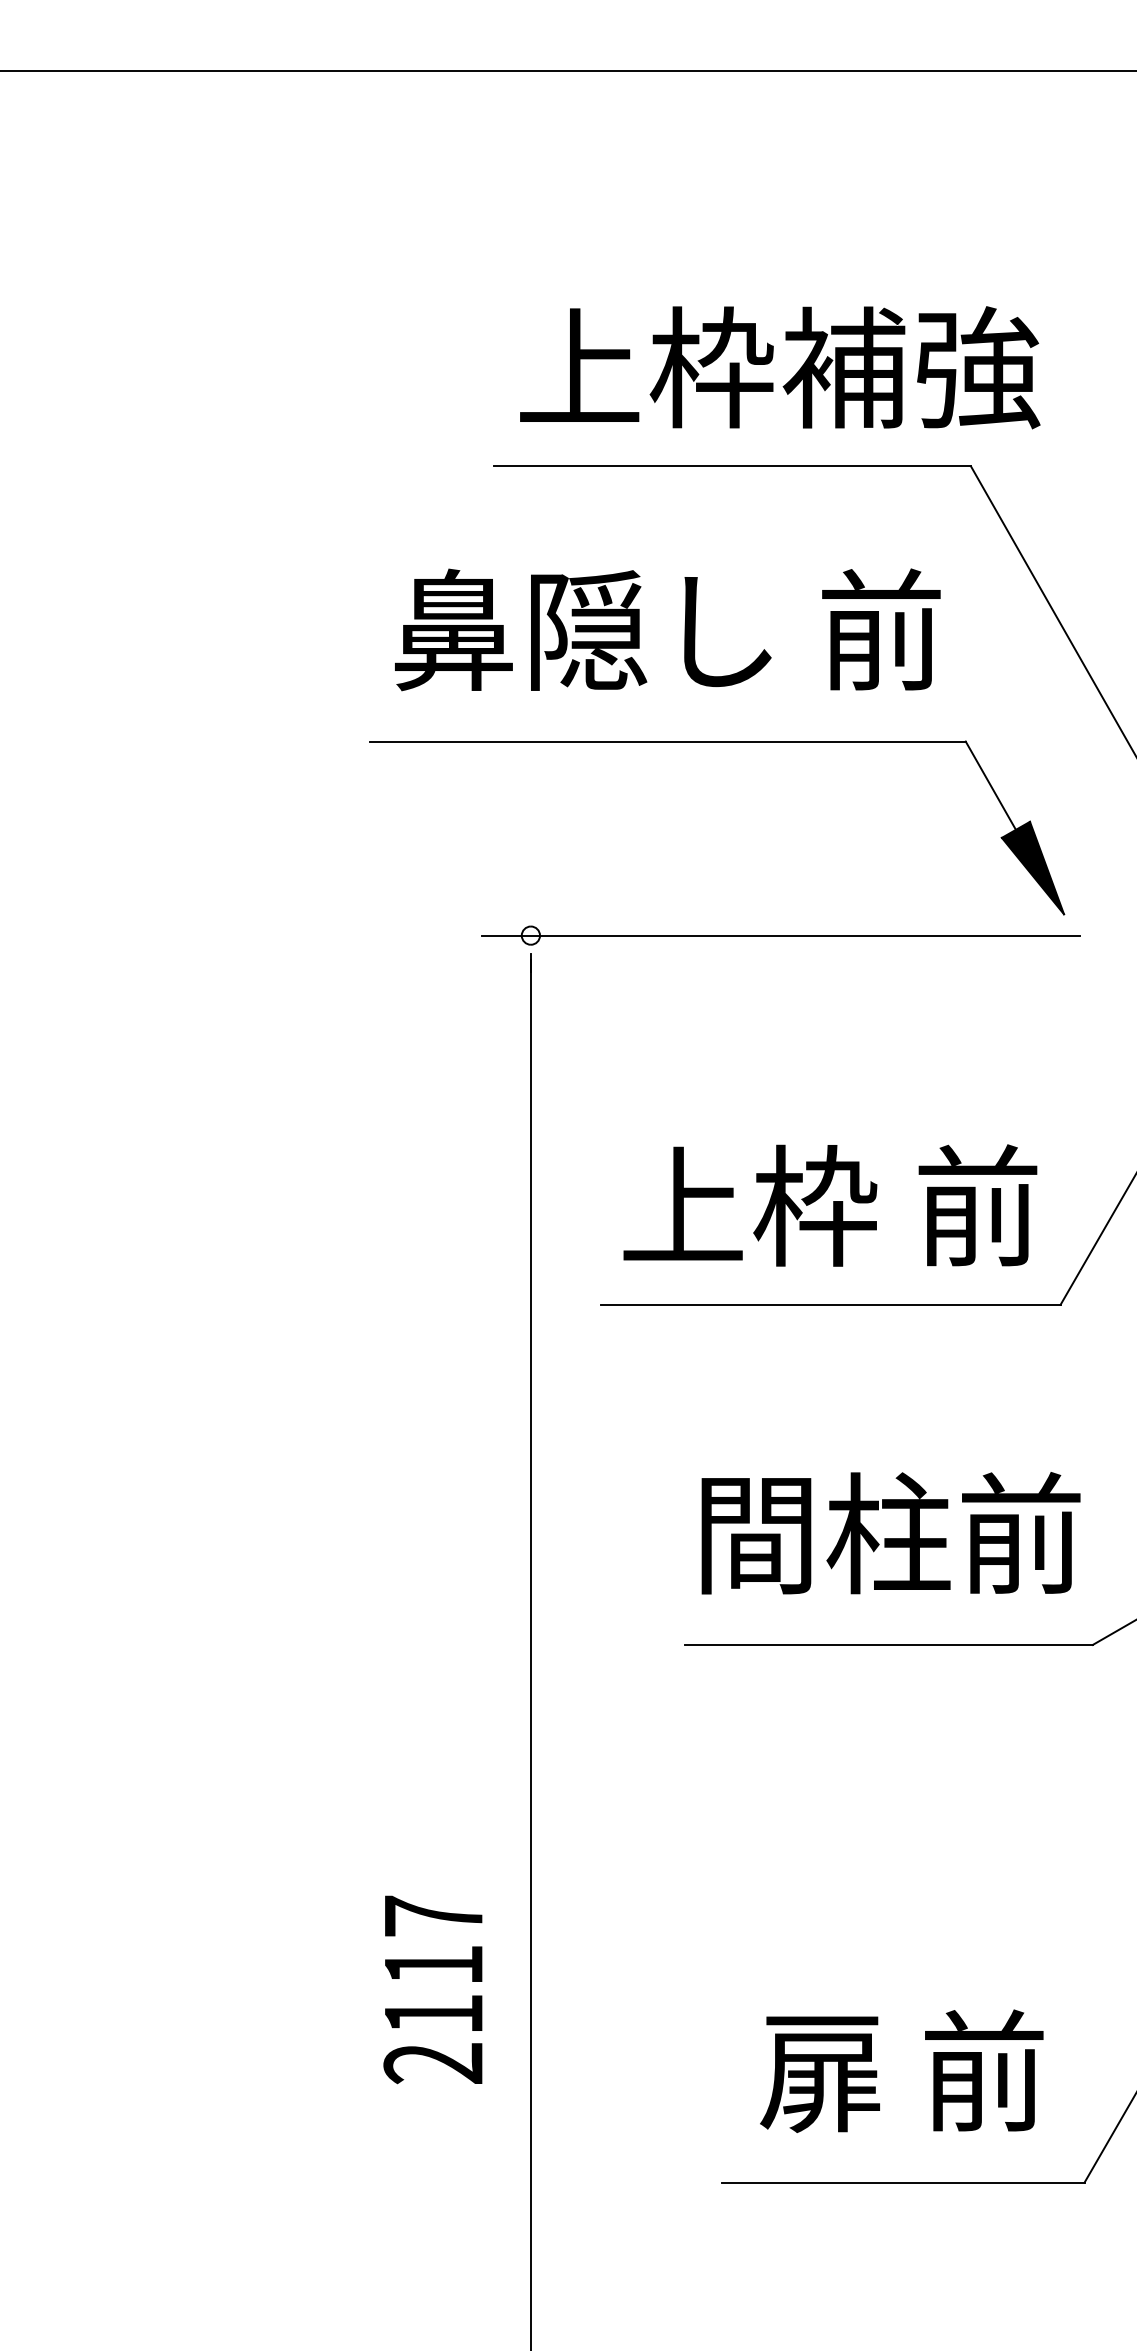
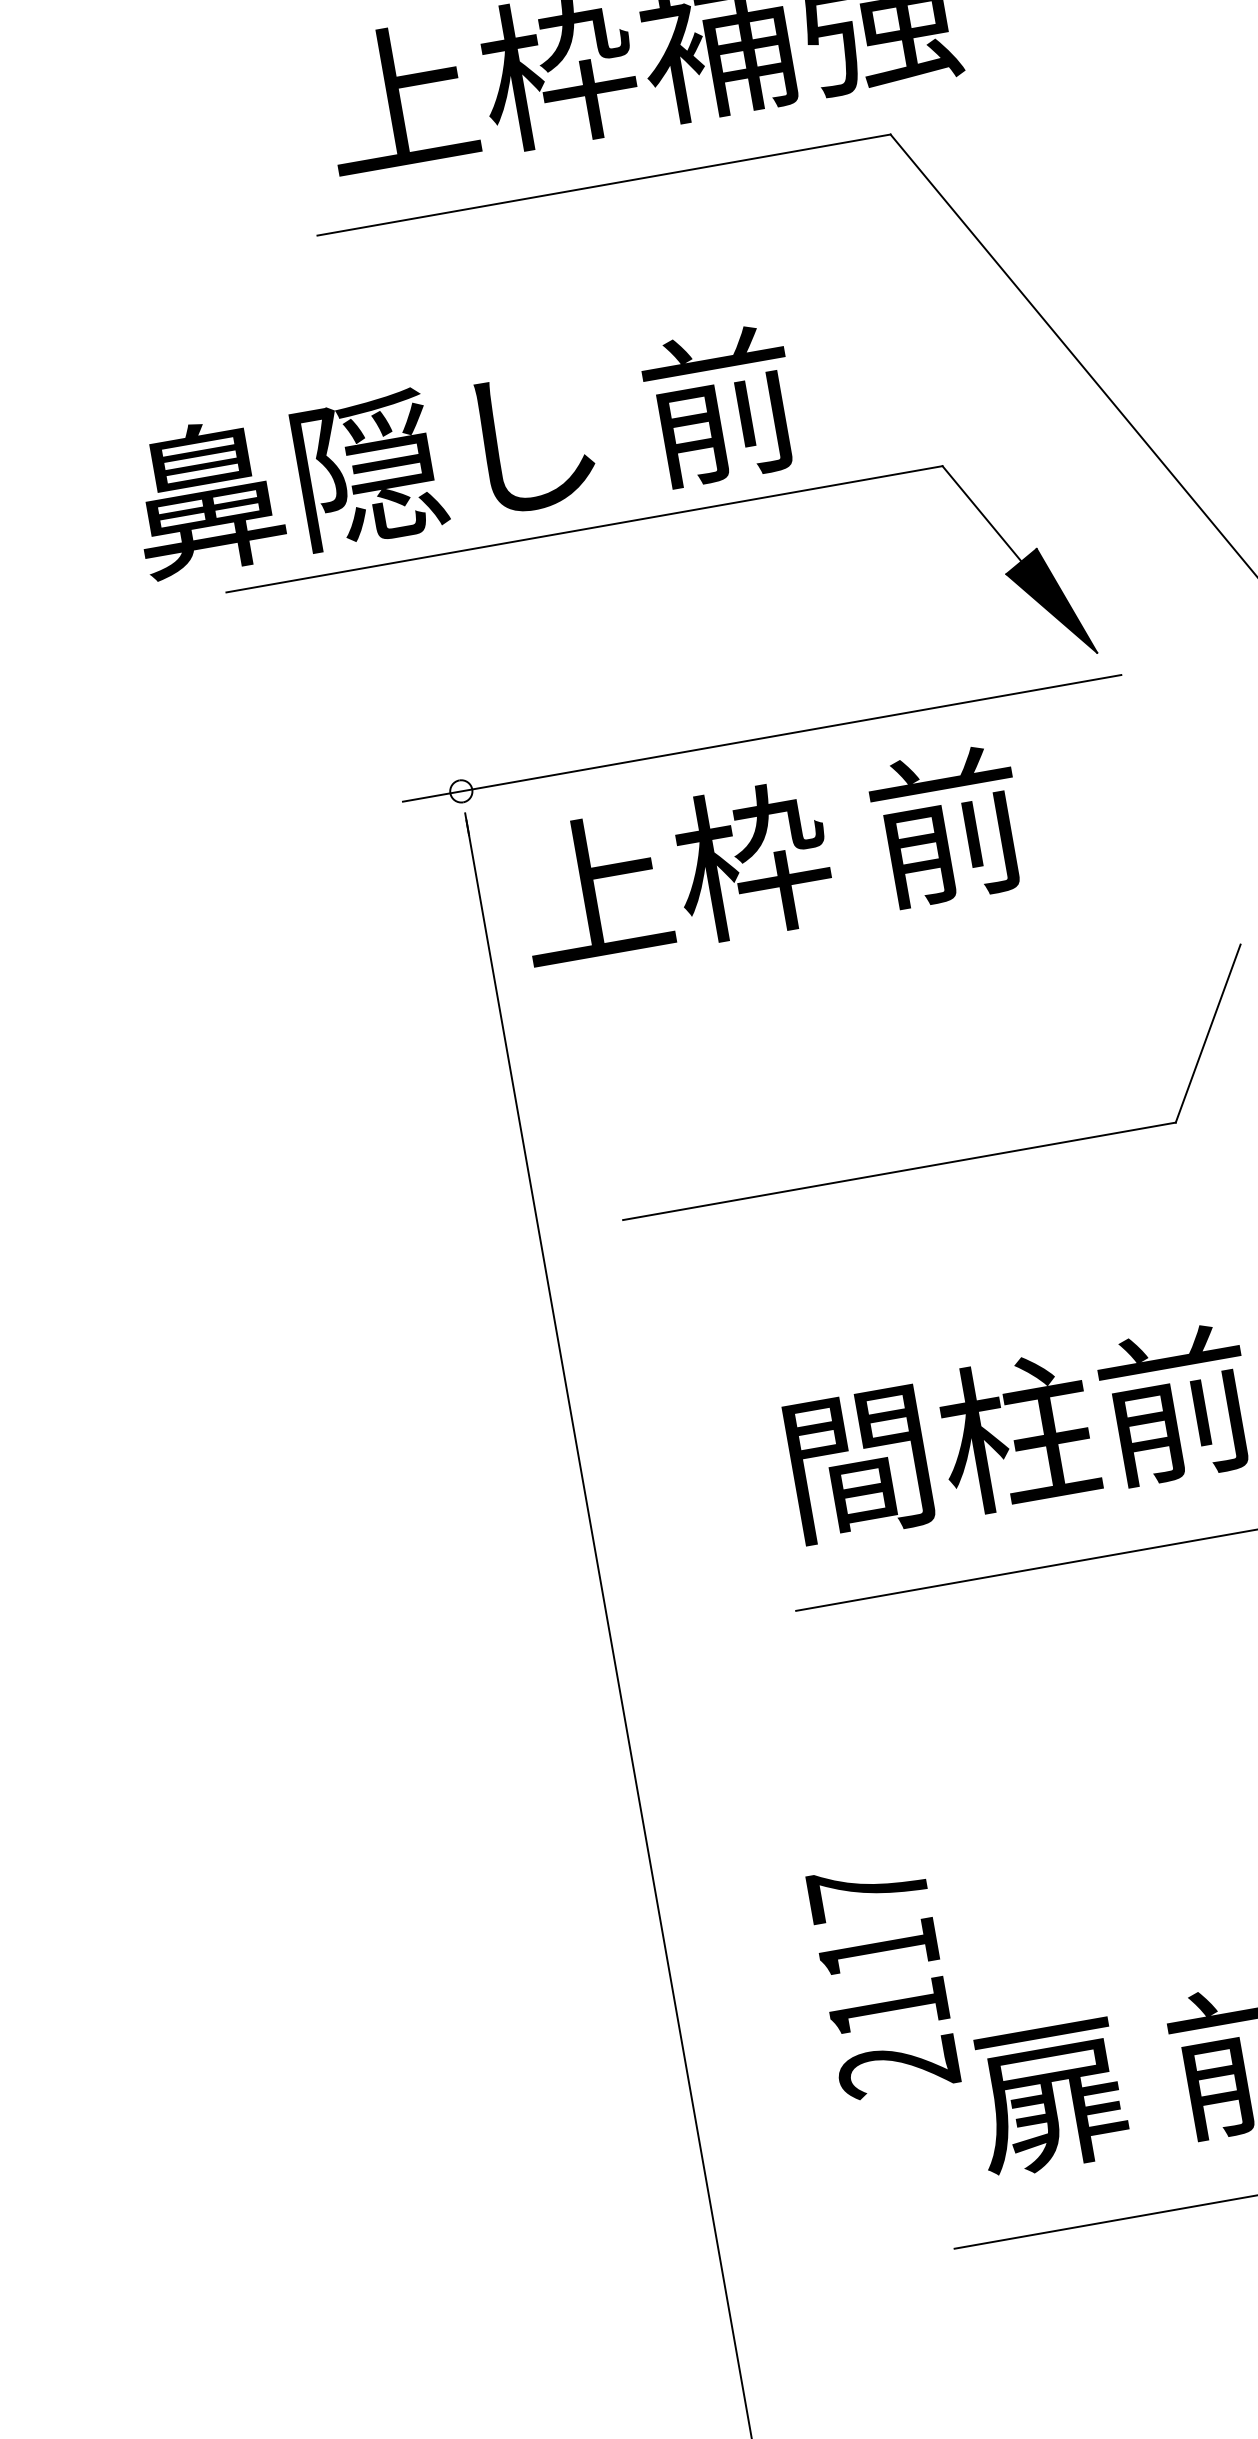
text: (667, 629) -> (464, 451), moved
text: (830, 1205) -> (771, 857), moved
text: (432, 1989) -> (882, 1979), moved

